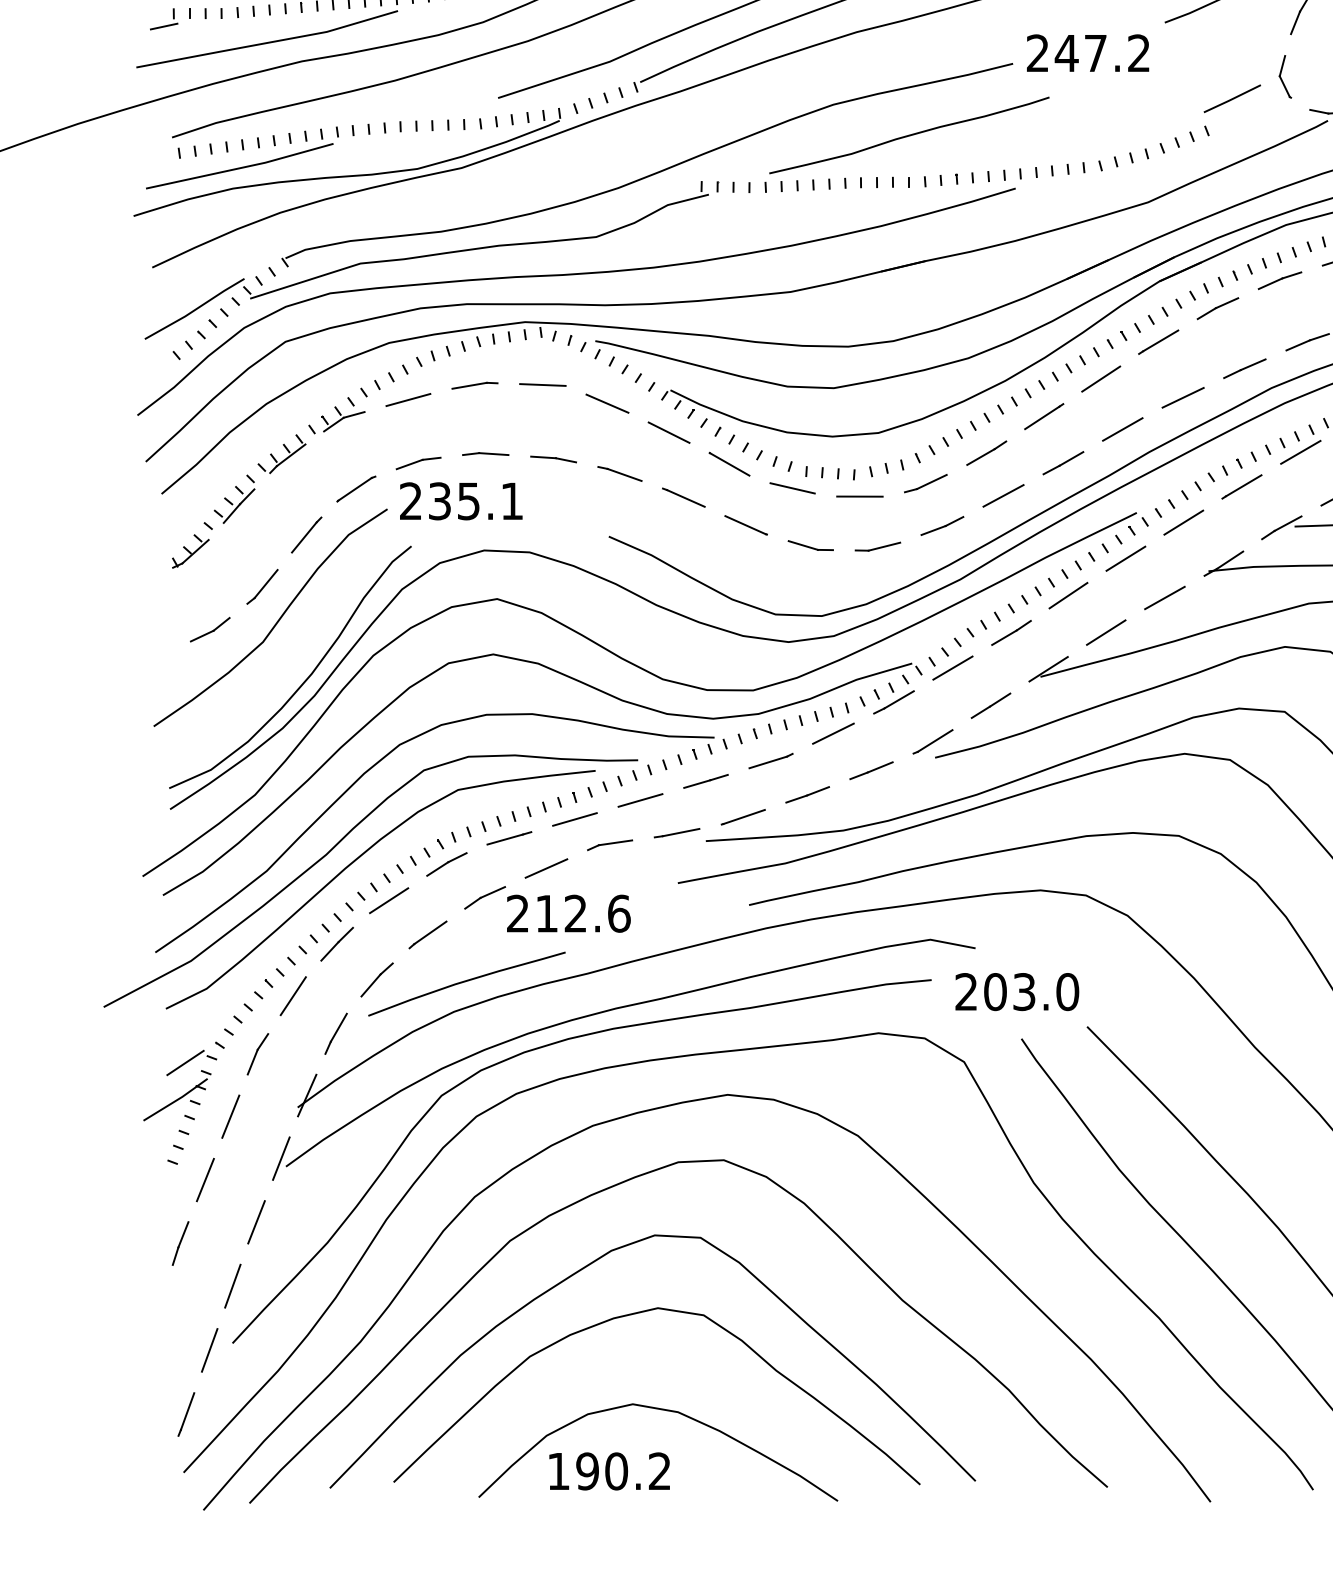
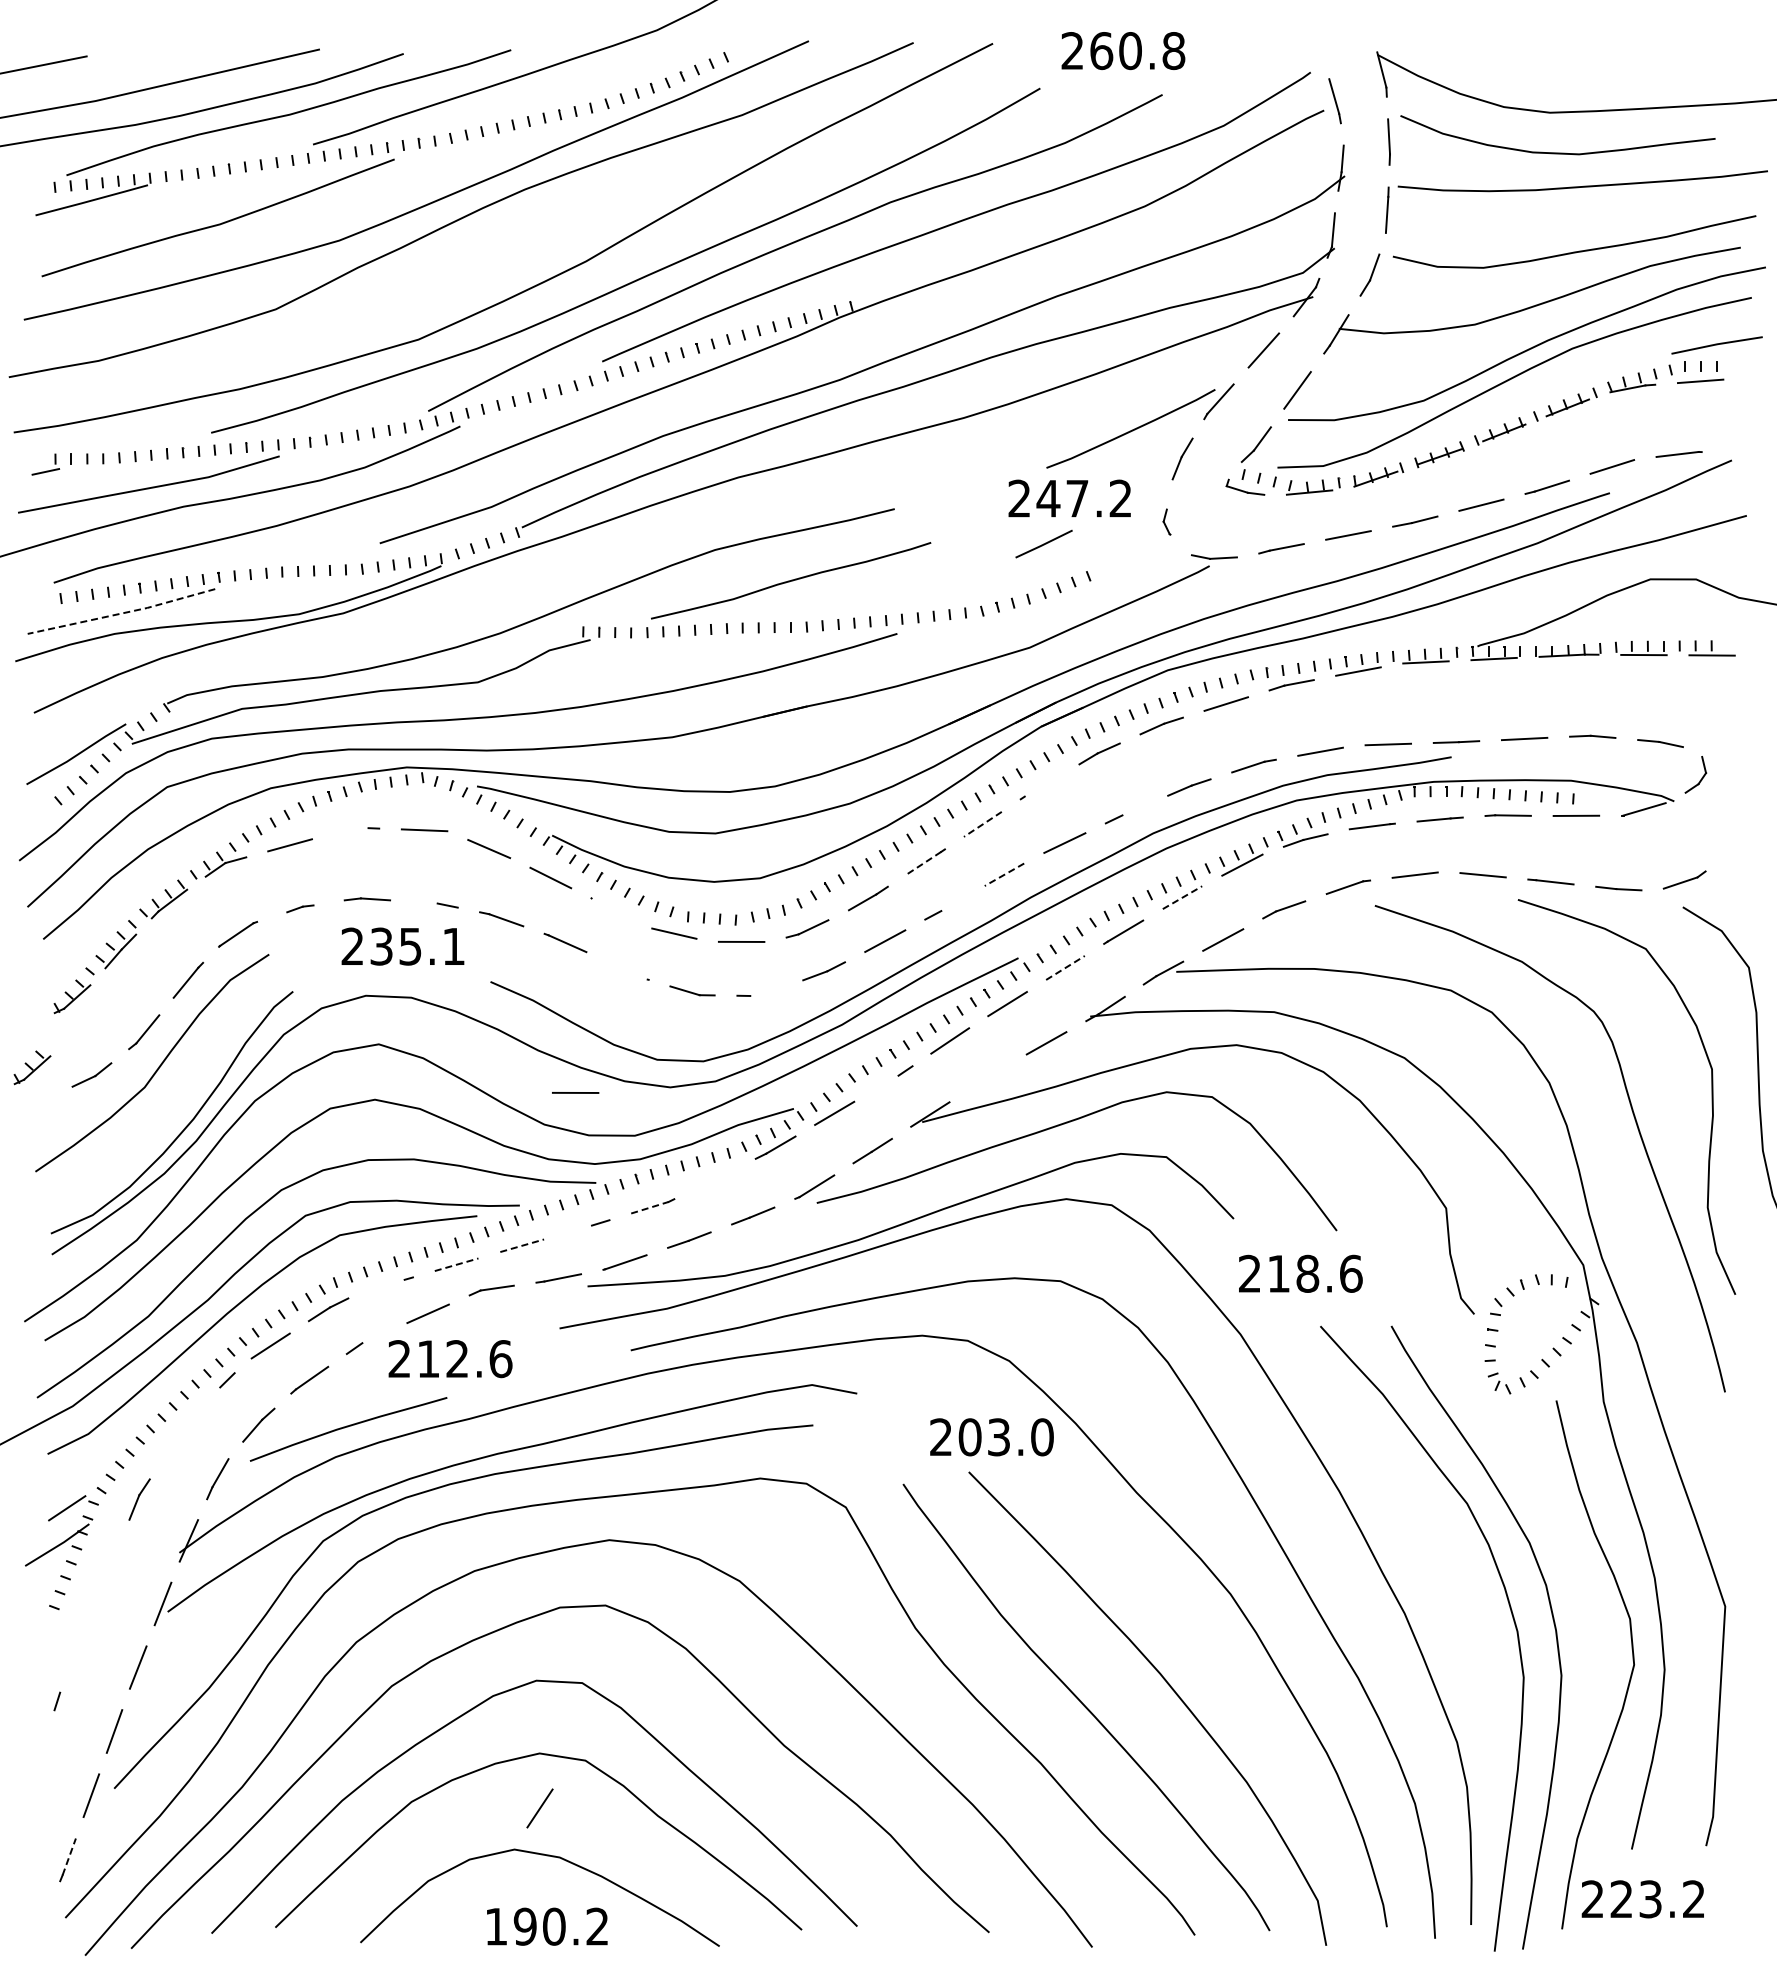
text: (1087, 53) -> (1069, 498), moved
part: (1284, 76) -> (1166, 521), size x0.6
line: (1231, 99) -> (1043, 544), moved
line: (239, 168) -> (121, 613), solid -> dashed
line: (1159, 340) -> (1041, 785), removed
line: (1252, 364) -> (1134, 809), removed
line: (1100, 379) -> (982, 824), solid -> dashed
line: (469, 386) -> (351, 831), removed
line: (1042, 418) -> (924, 863), solid -> dashed
line: (1122, 429) -> (1004, 874), solid -> dashed
line: (1300, 452) -> (1182, 897), solid -> dashed
line: (542, 457) -> (424, 902), removed
line: (1070, 459) -> (952, 904), removed
part: (418, 463) -> (300, 908), size x0.6
line: (729, 464) -> (611, 909), removed
text: (460, 501) -> (402, 946), moved
line: (1183, 522) -> (1065, 967), solid -> dashed
line: (745, 525) -> (627, 970), removed
line: (883, 546) -> (765, 991), removed
part: (150, 622) -> (32, 1067), added
line: (1105, 632) -> (987, 1077), removed
line: (1003, 637) -> (885, 1082), removed
line: (693, 647) -> (575, 1092), added
line: (832, 733) -> (714, 1178), removed
line: (767, 762) -> (649, 1207), solid -> dashed
line: (696, 784) -> (578, 1229), removed
line: (640, 800) -> (522, 1245), solid -> dashed
line: (574, 819) -> (456, 1264), solid -> dashed
line: (504, 839) -> (386, 1284), removed
line: (492, 892) -> (374, 1337), removed
line: (329, 951) -> (211, 1396), removed
text: (1016, 992) -> (991, 1437), moved
line: (292, 996) -> (539, 1808), moved
line: (230, 1116) -> (112, 1561), removed
line: (204, 1180) -> (86, 1625), removed
line: (183, 1234) -> (65, 1679), removed
line: (187, 1411) -> (69, 1856), solid -> dashed
text: (609, 1471) -> (547, 1926), moved

